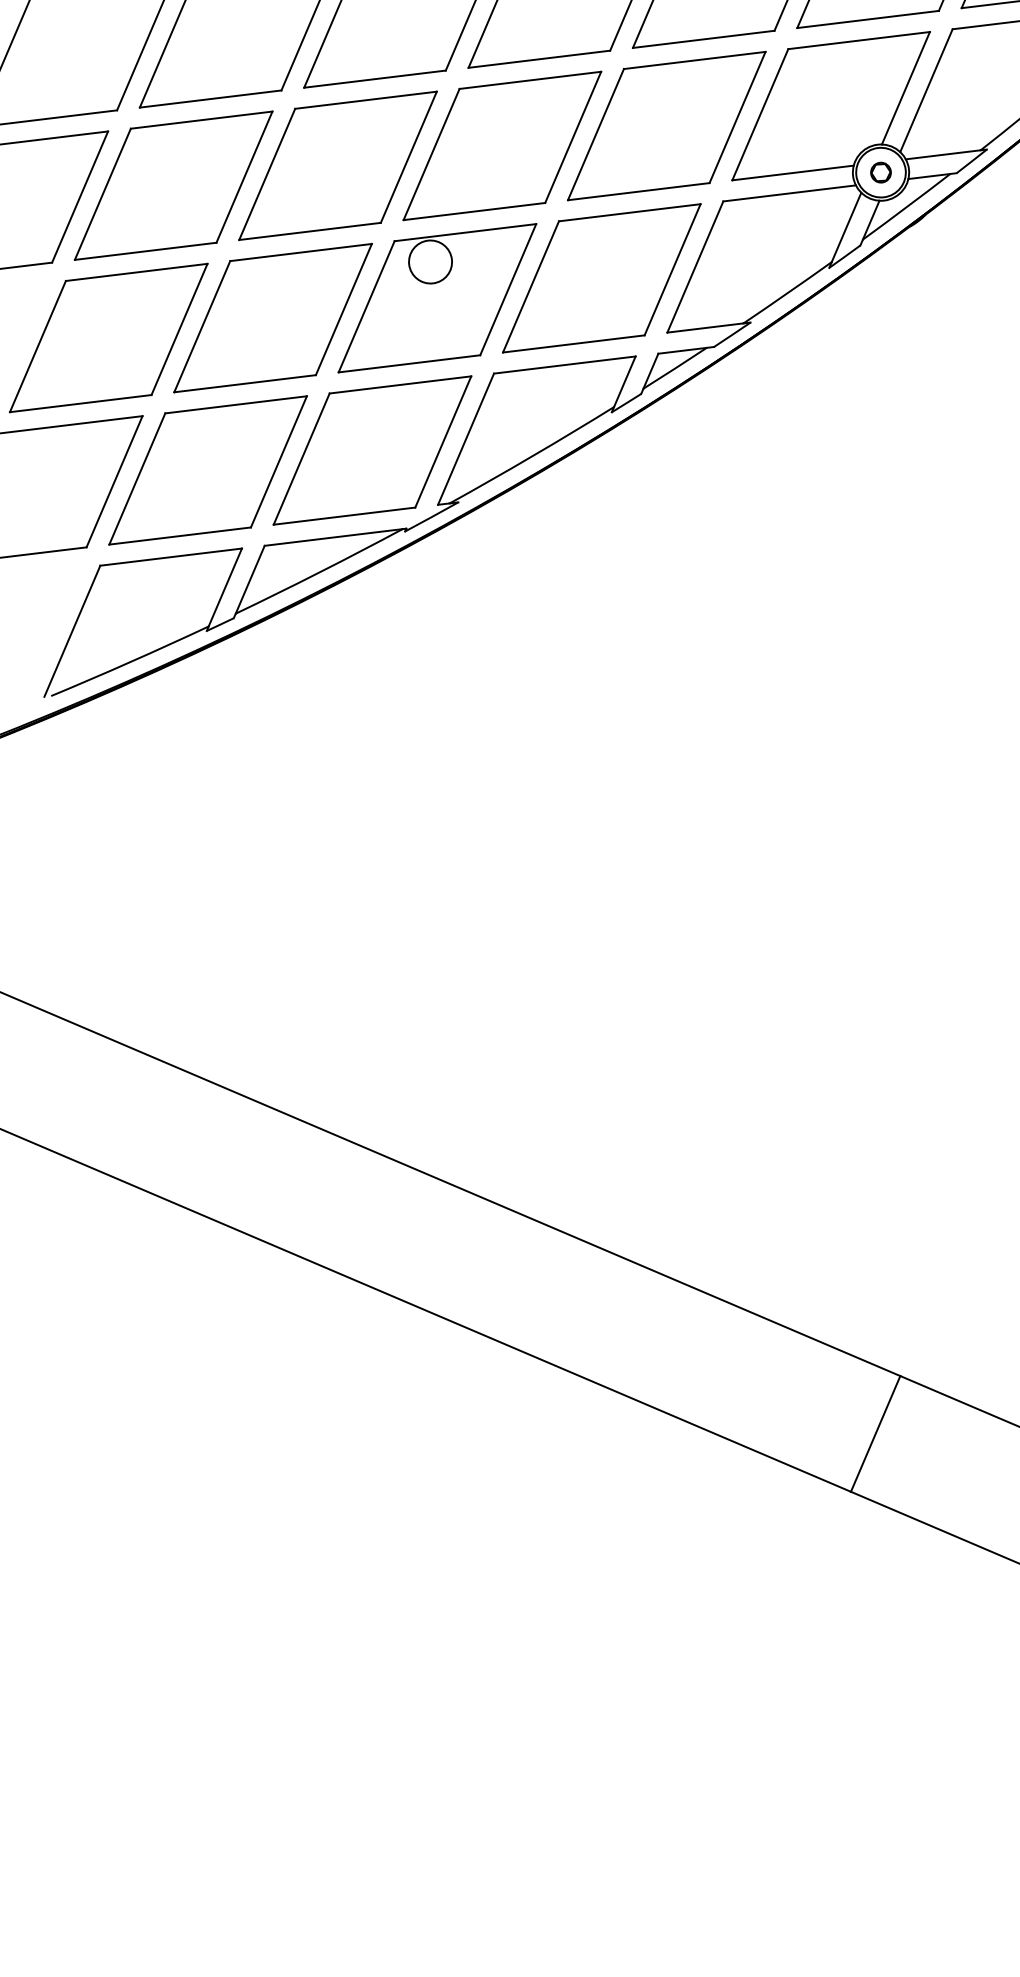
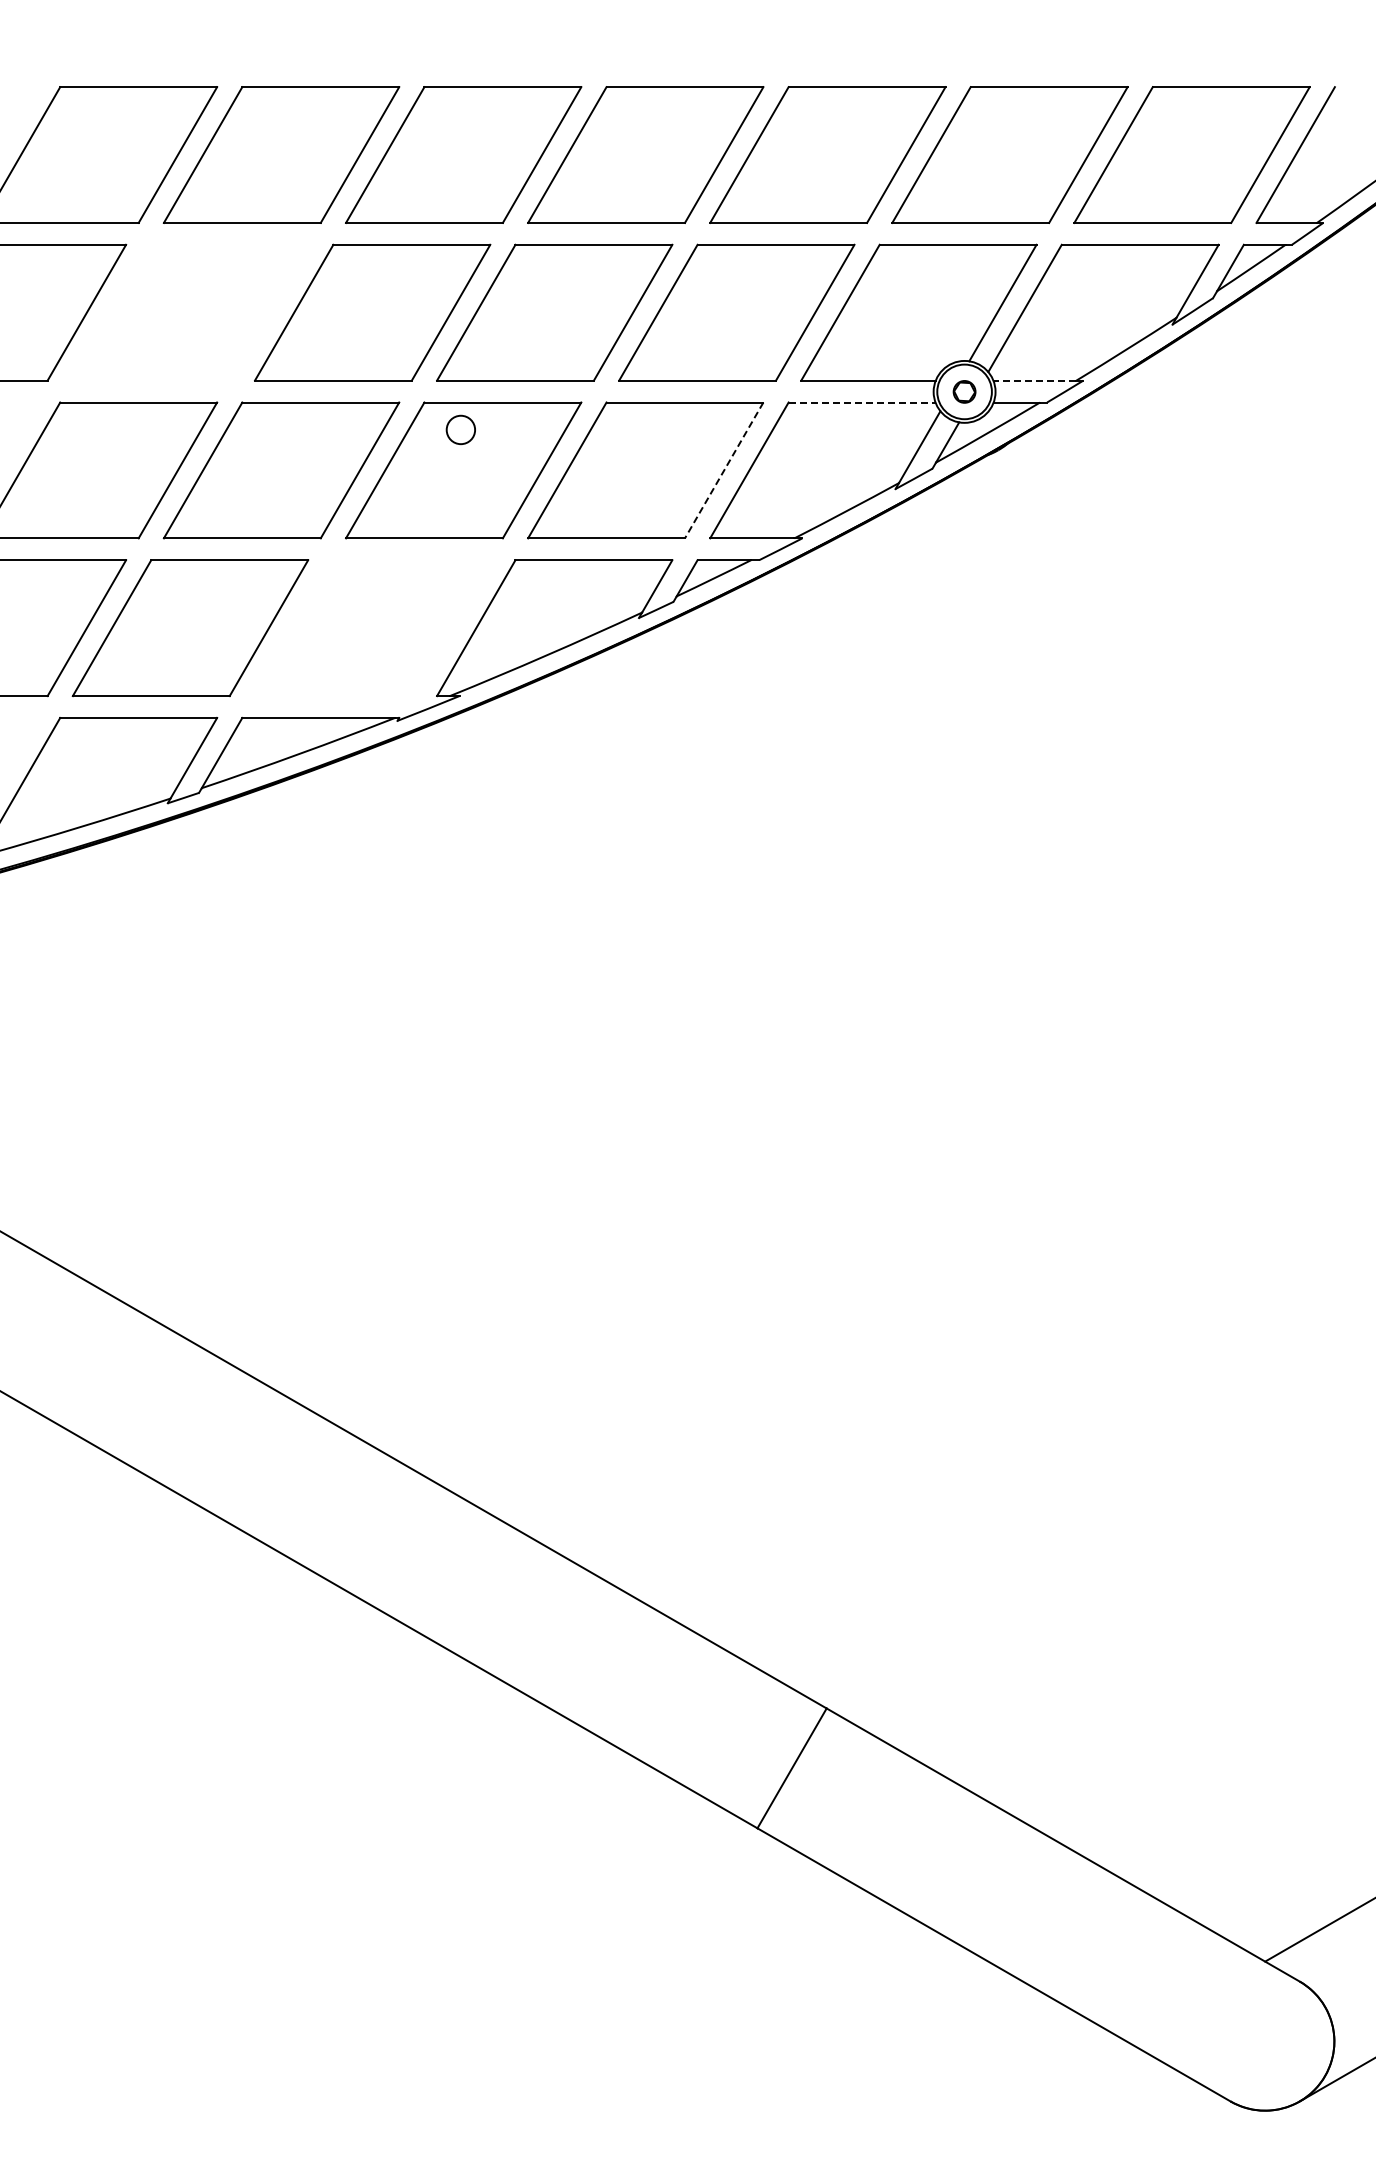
line: (942, 154) -> (1034, 380), solid -> dashed
part: (173, 185) -> (190, 312), removed
line: (790, 193) -> (862, 402), solid -> dashed
circle: (430, 261) -> (460, 429), size x0.6
line: (671, 269) -> (723, 470), solid -> dashed
part: (372, 450) -> (372, 628), removed

